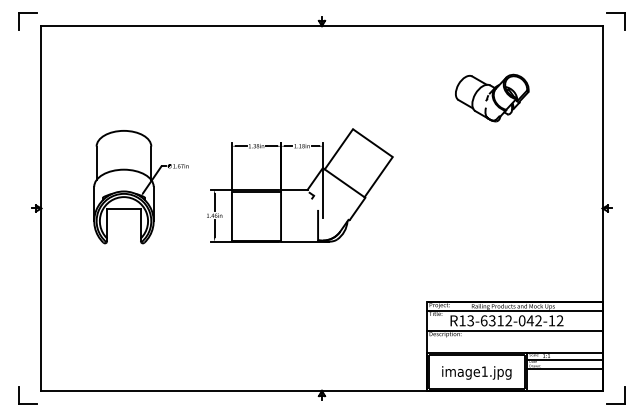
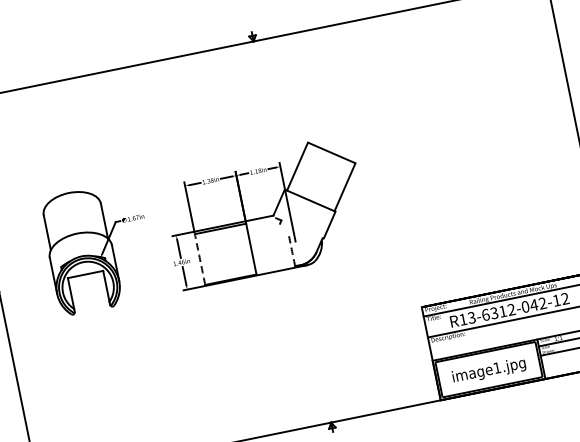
part: (492, 97) -> (447, 79), removed
arc: (231, 215) -> (199, 258), solid -> dashed
arc: (318, 225) -> (292, 250), solid -> dashed

